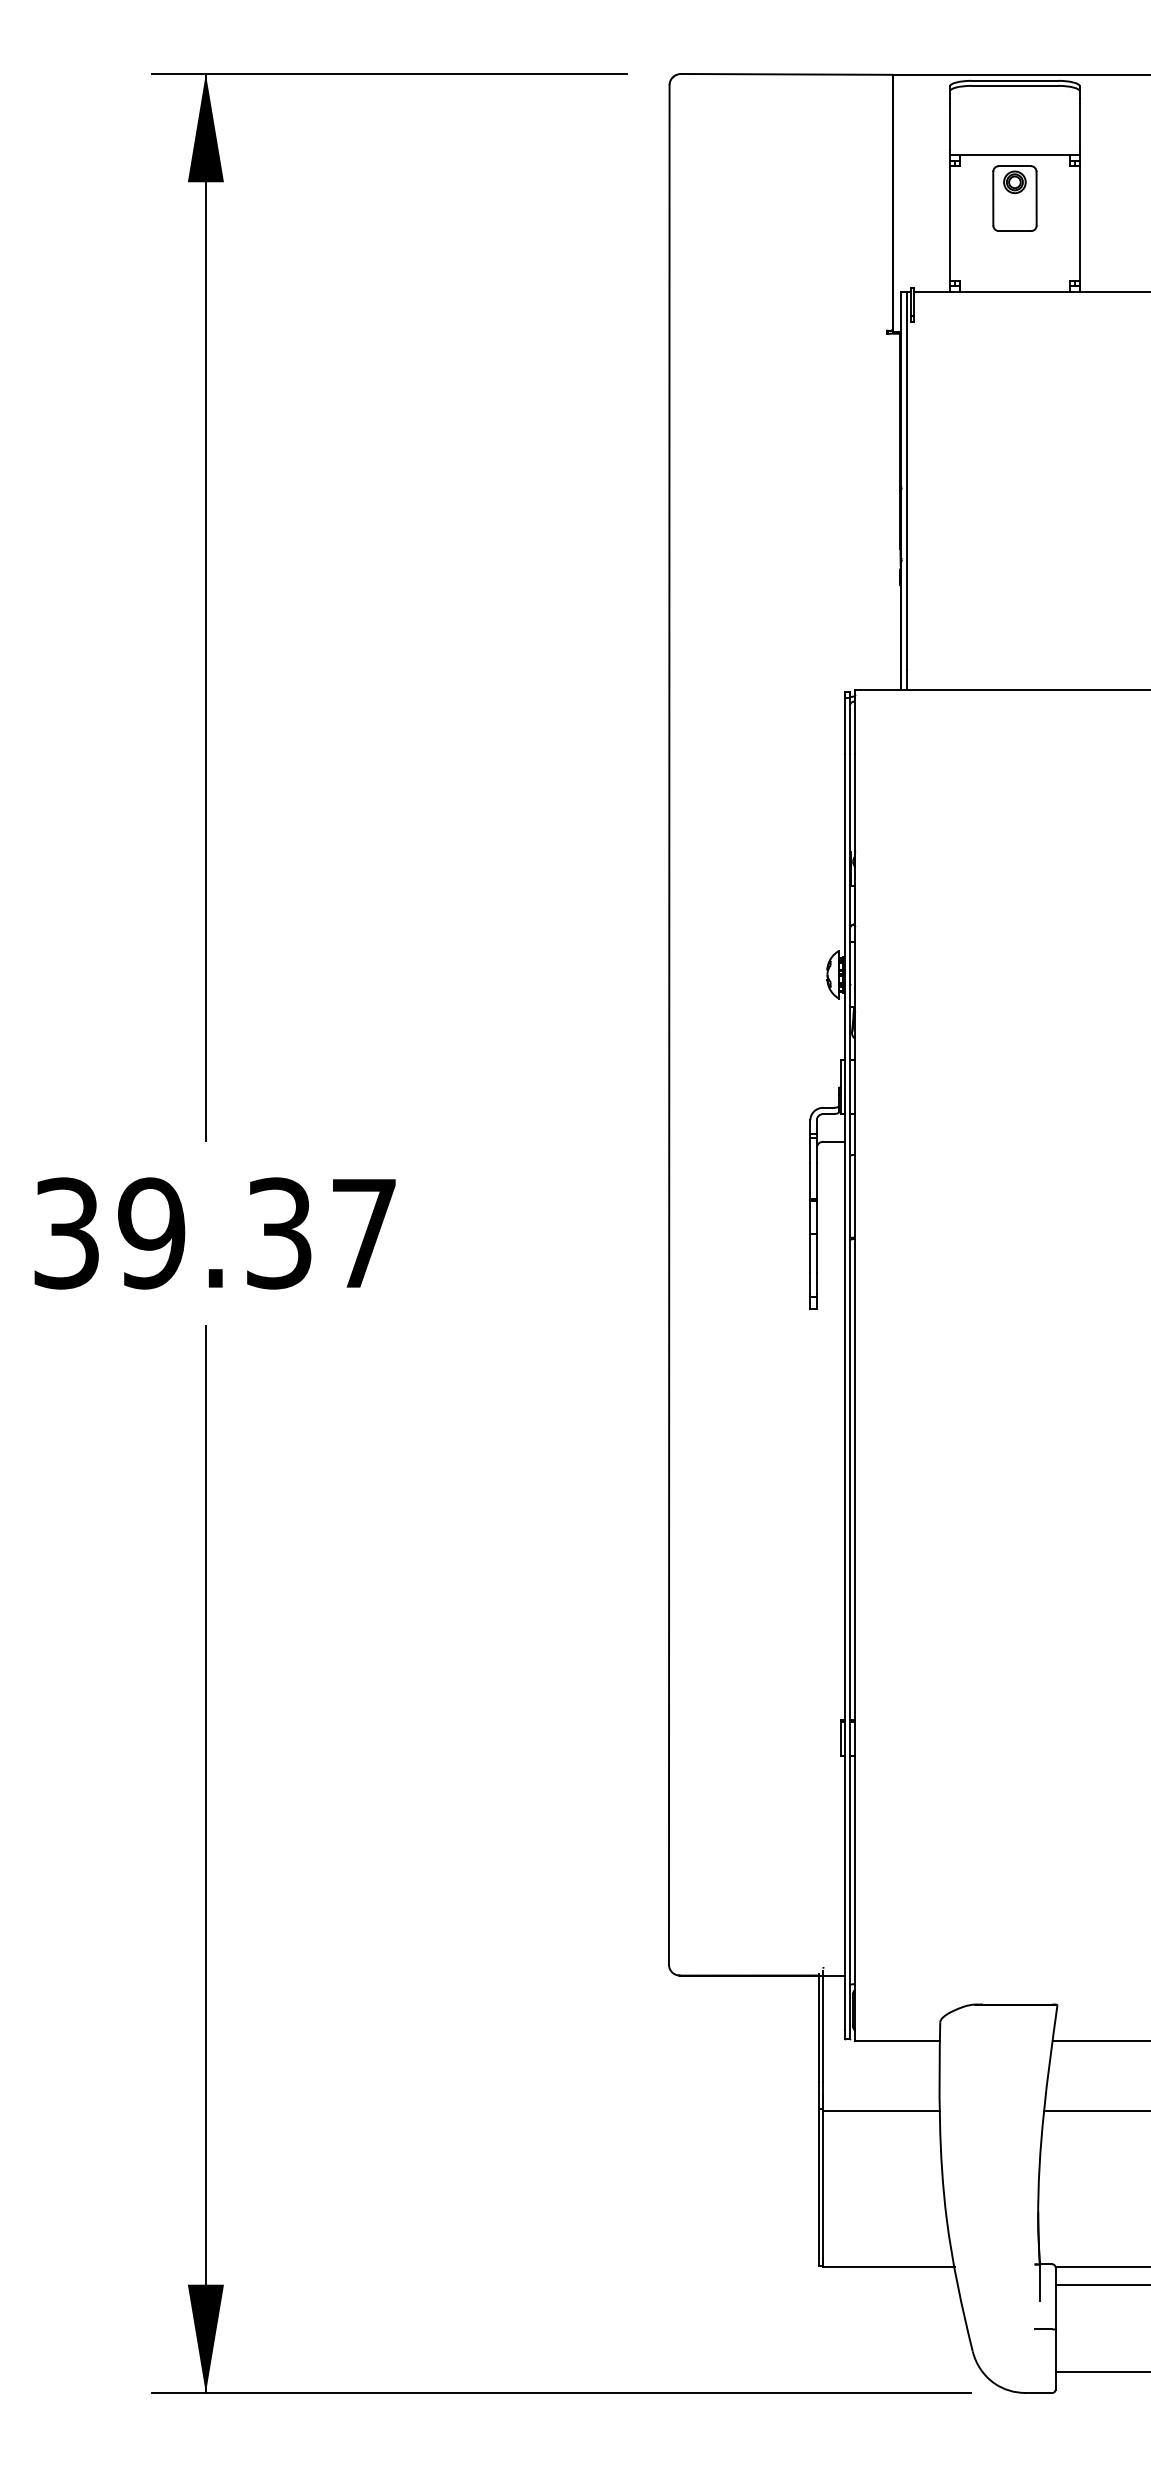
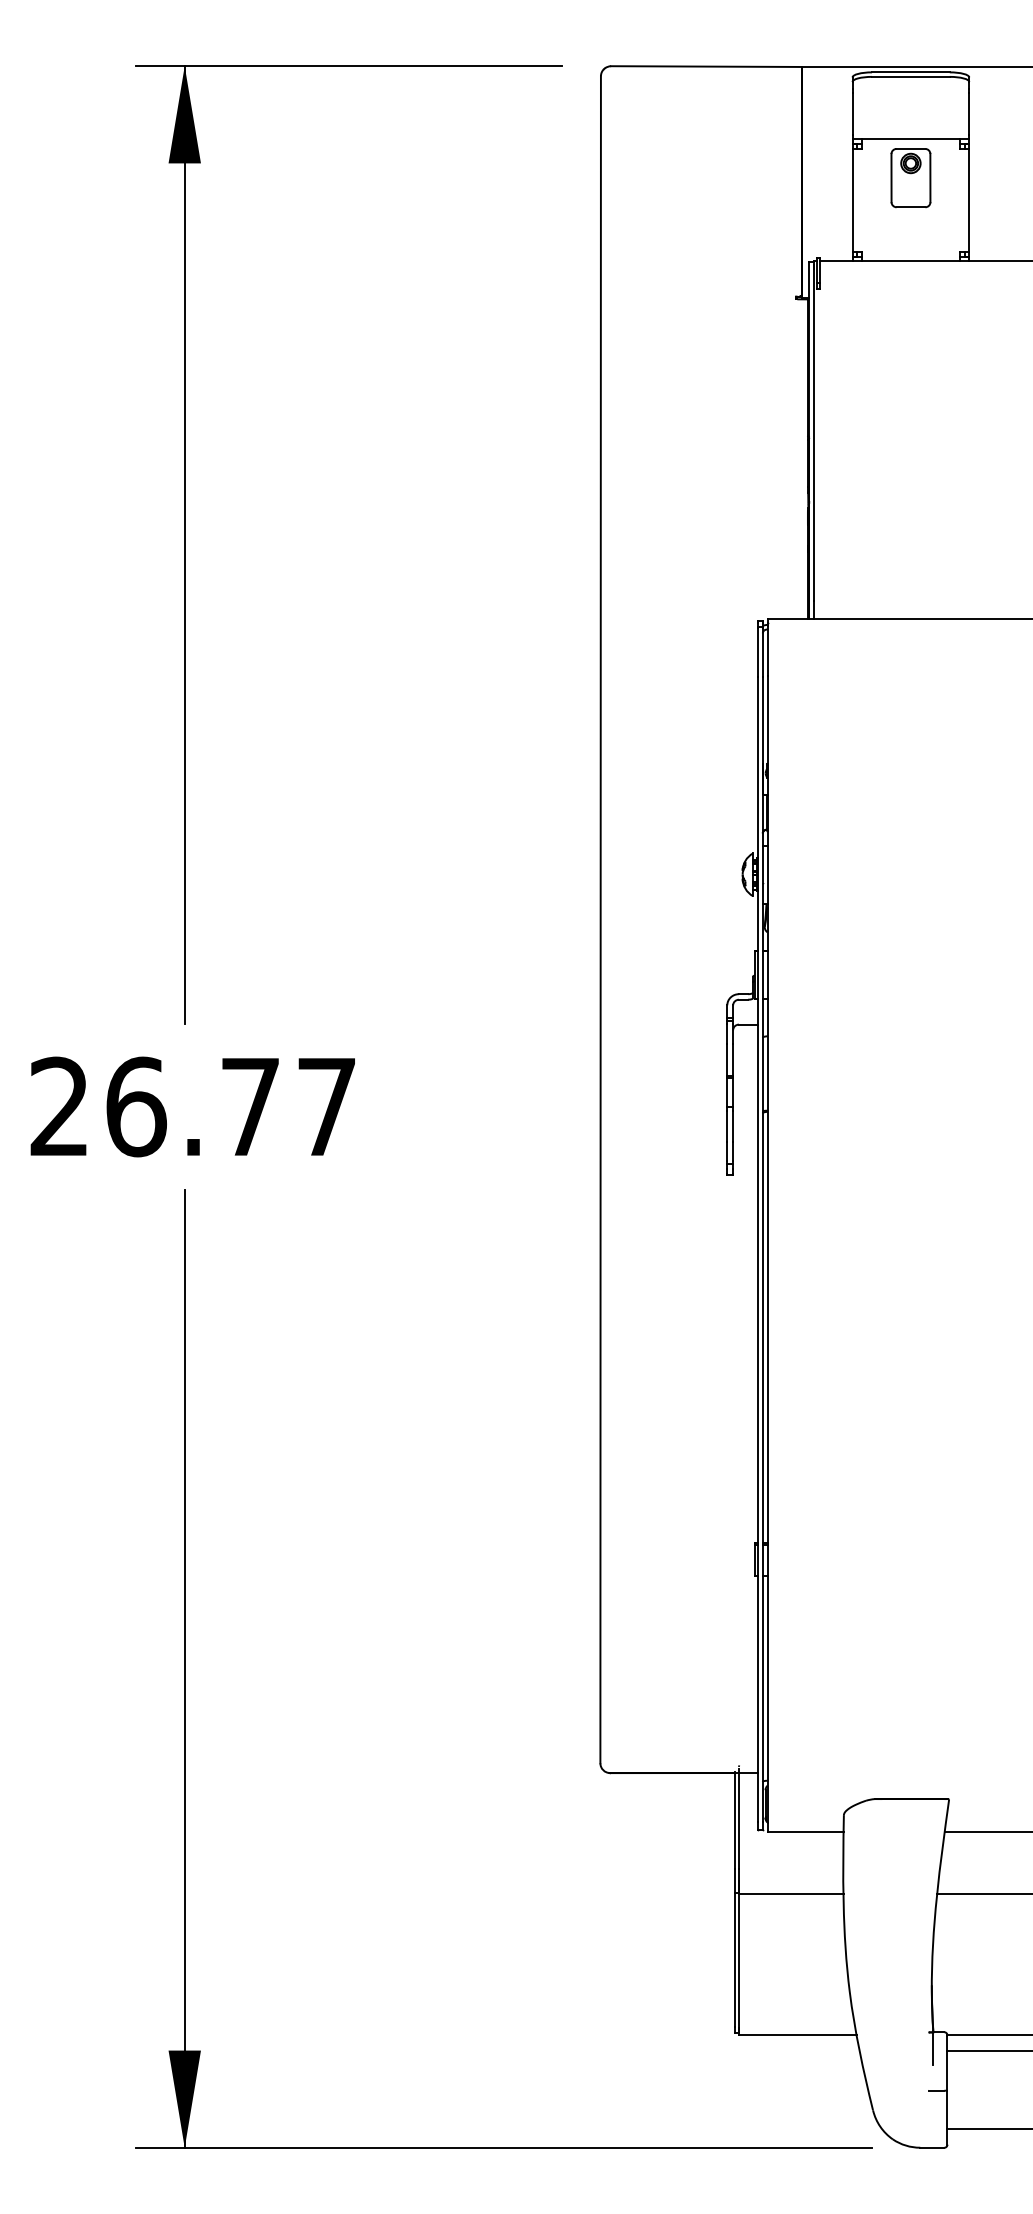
text: (172, 1233) -> (154, 1107), 39.37 -> 26.77

